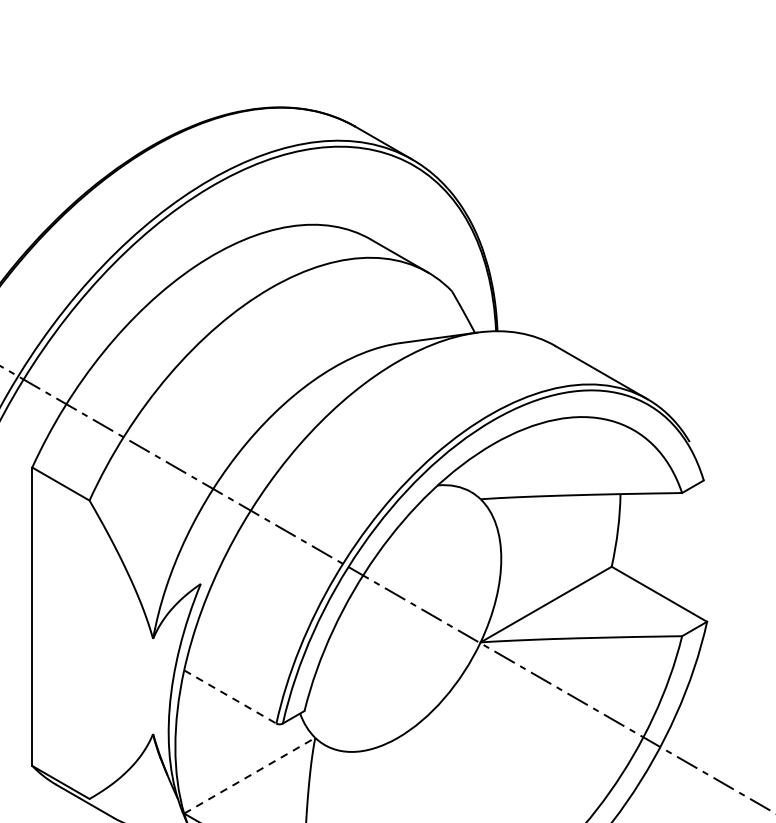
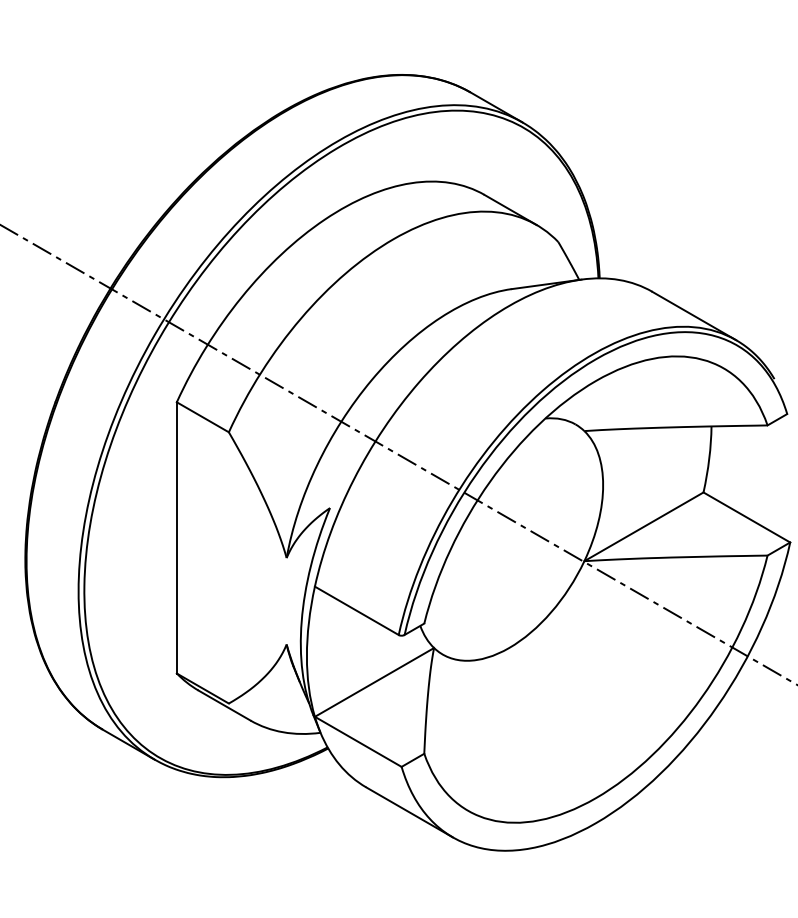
line: (231, 697) -> (357, 611), dashed -> solid
line: (249, 775) -> (374, 682), dashed -> solid

